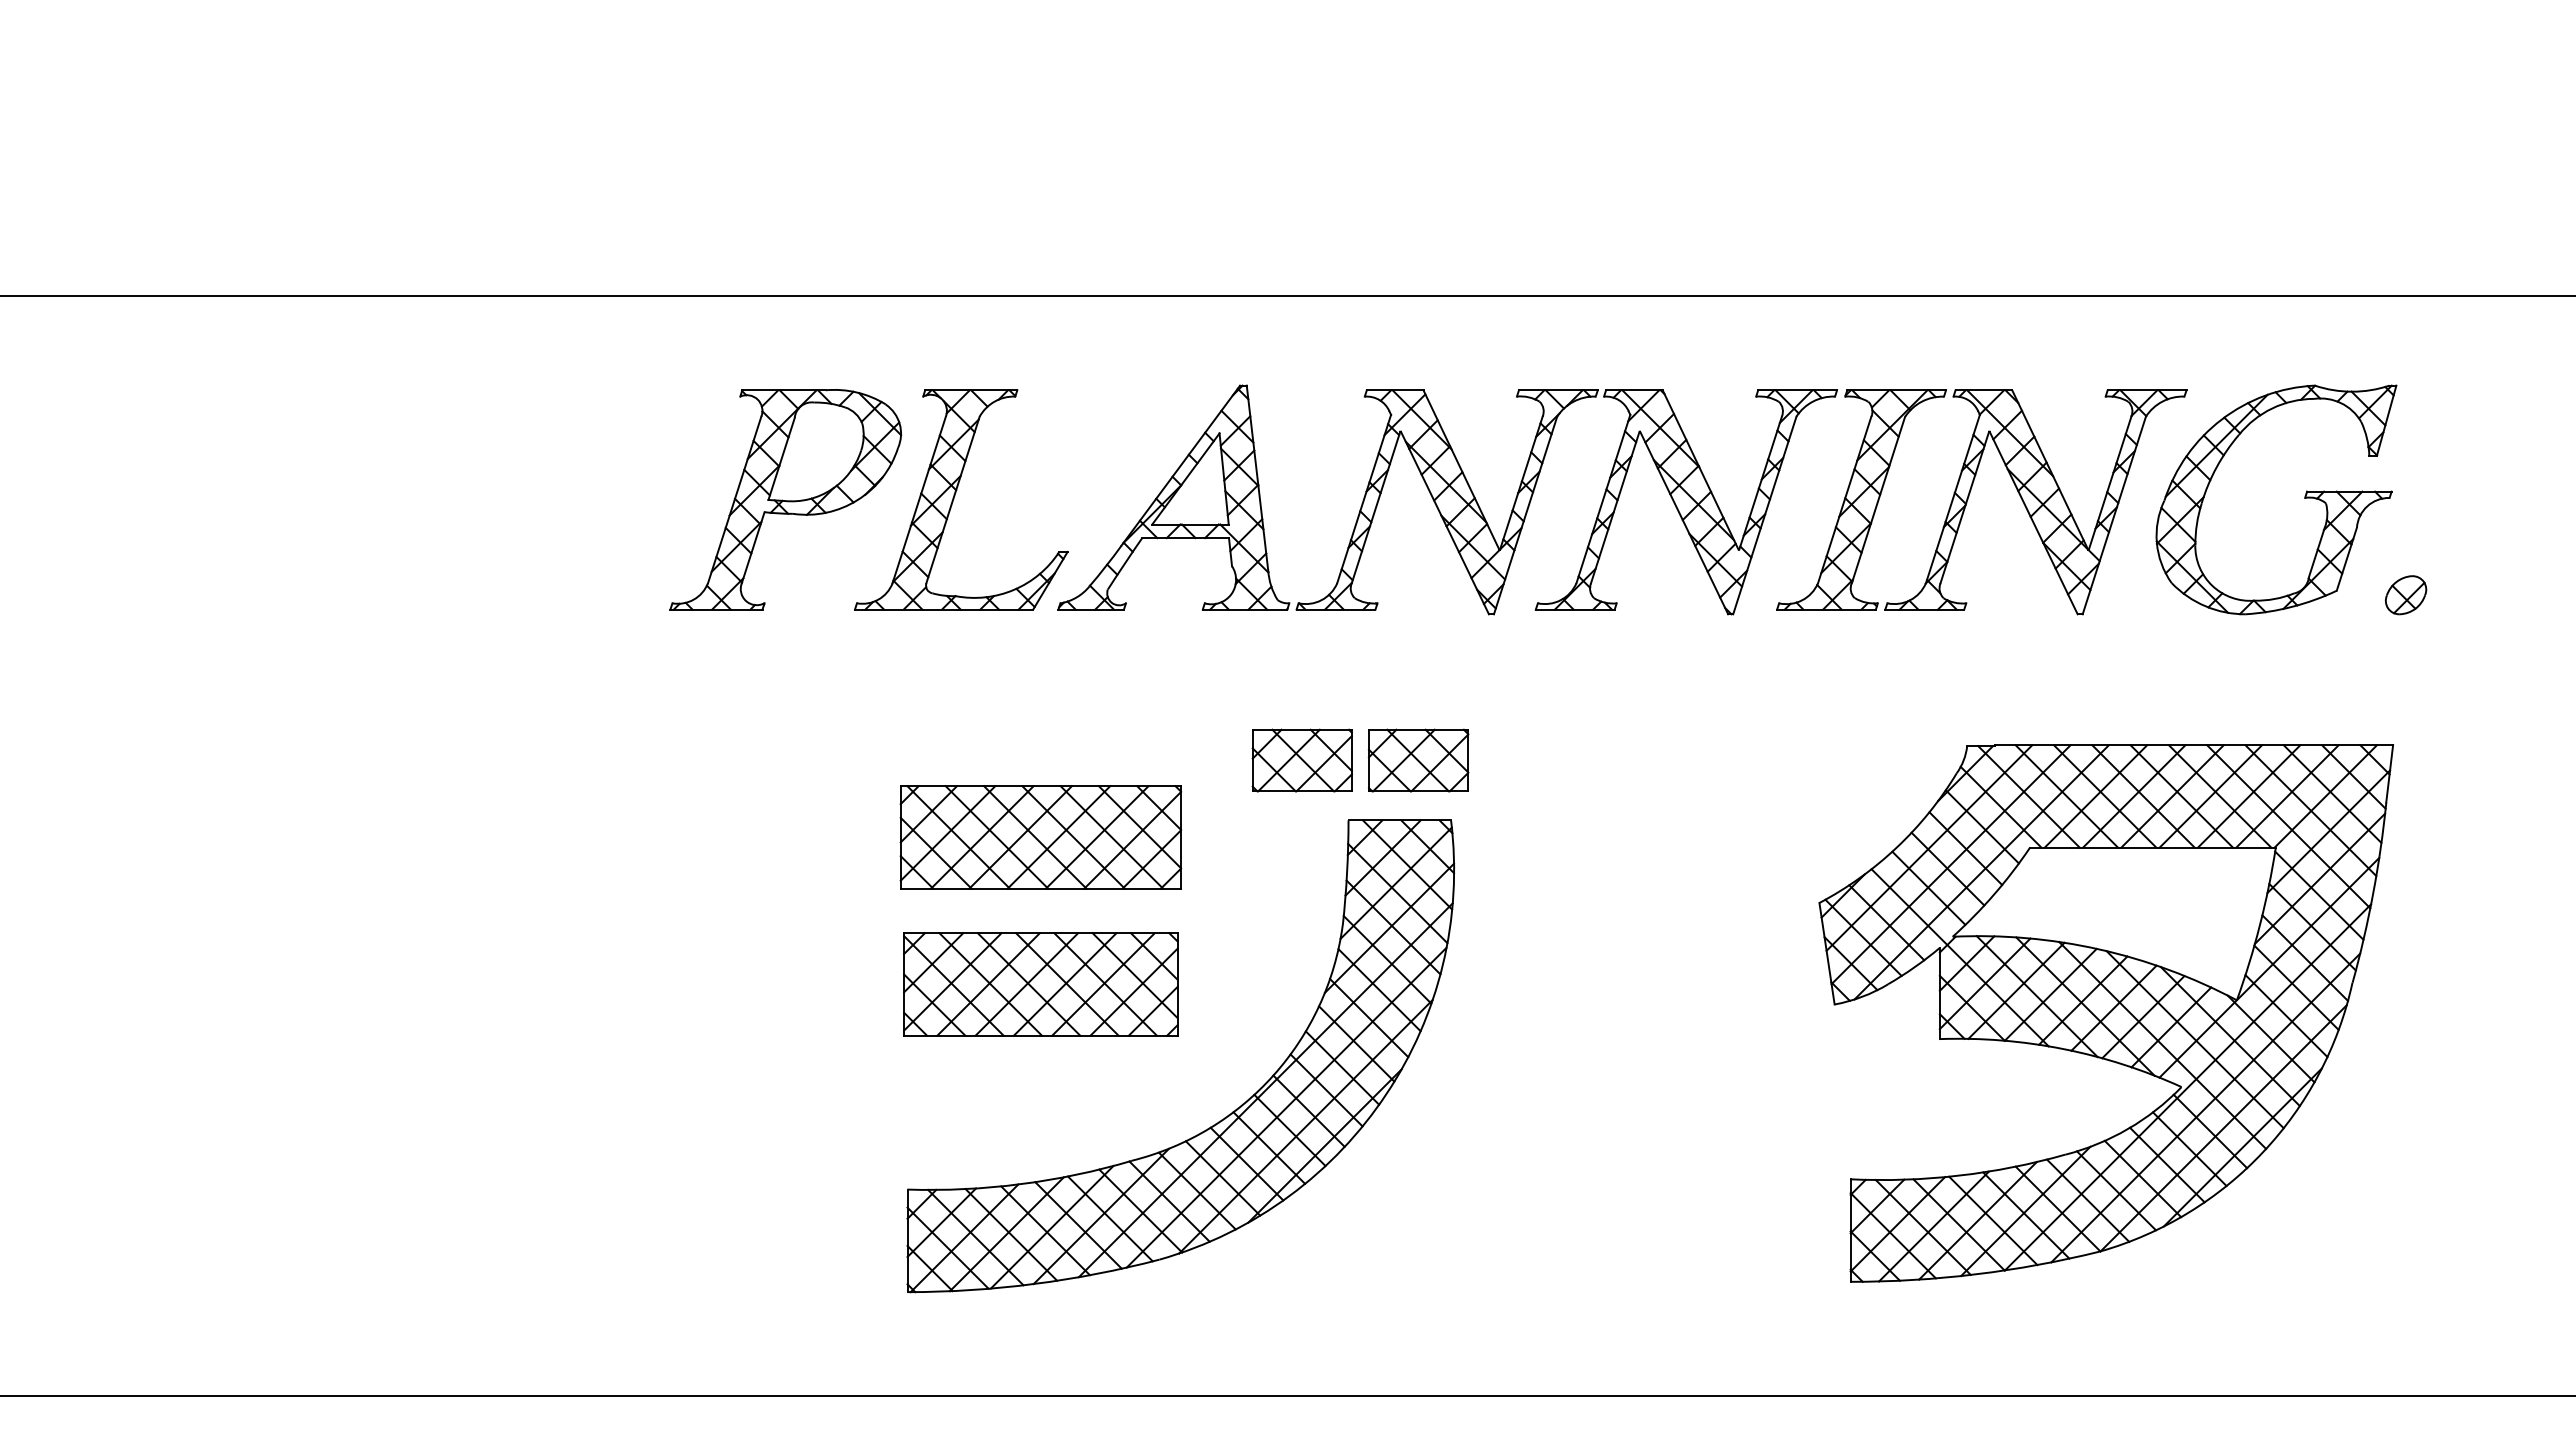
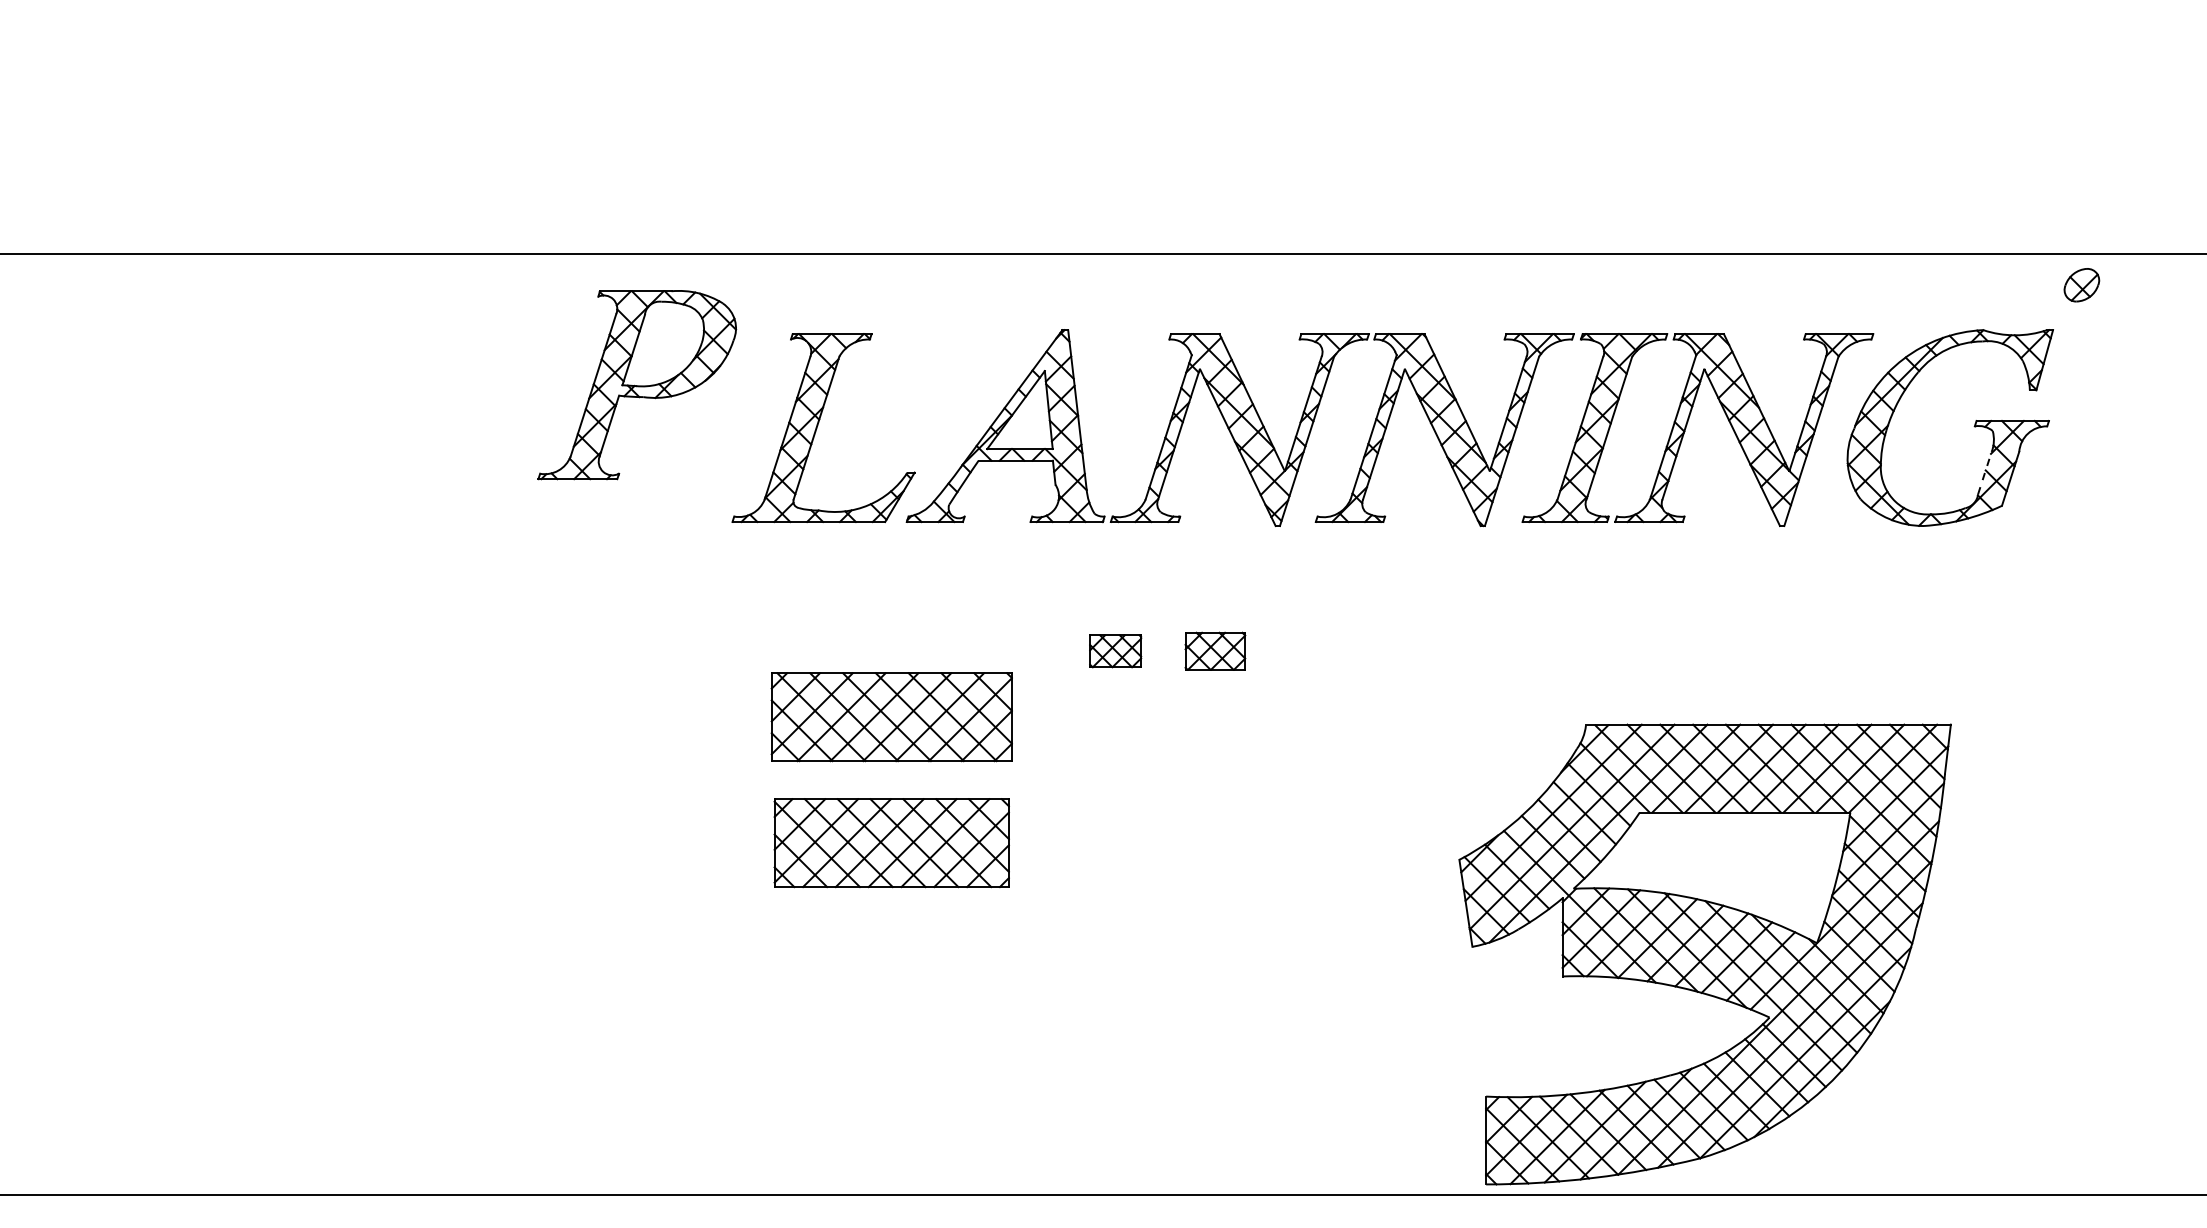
part: (785, 499) -> (637, 384), moved
line: (2316, 552) -> (1984, 473), solid -> dashed
part: (2405, 595) -> (2081, 285), moved
part: (1301, 760) -> (1115, 651), size x0.6
part: (1418, 760) -> (1215, 651), size x0.7
part: (2105, 1013) -> (1704, 954), moved
part: (1225, 1116) -> (1049, 956), removed

